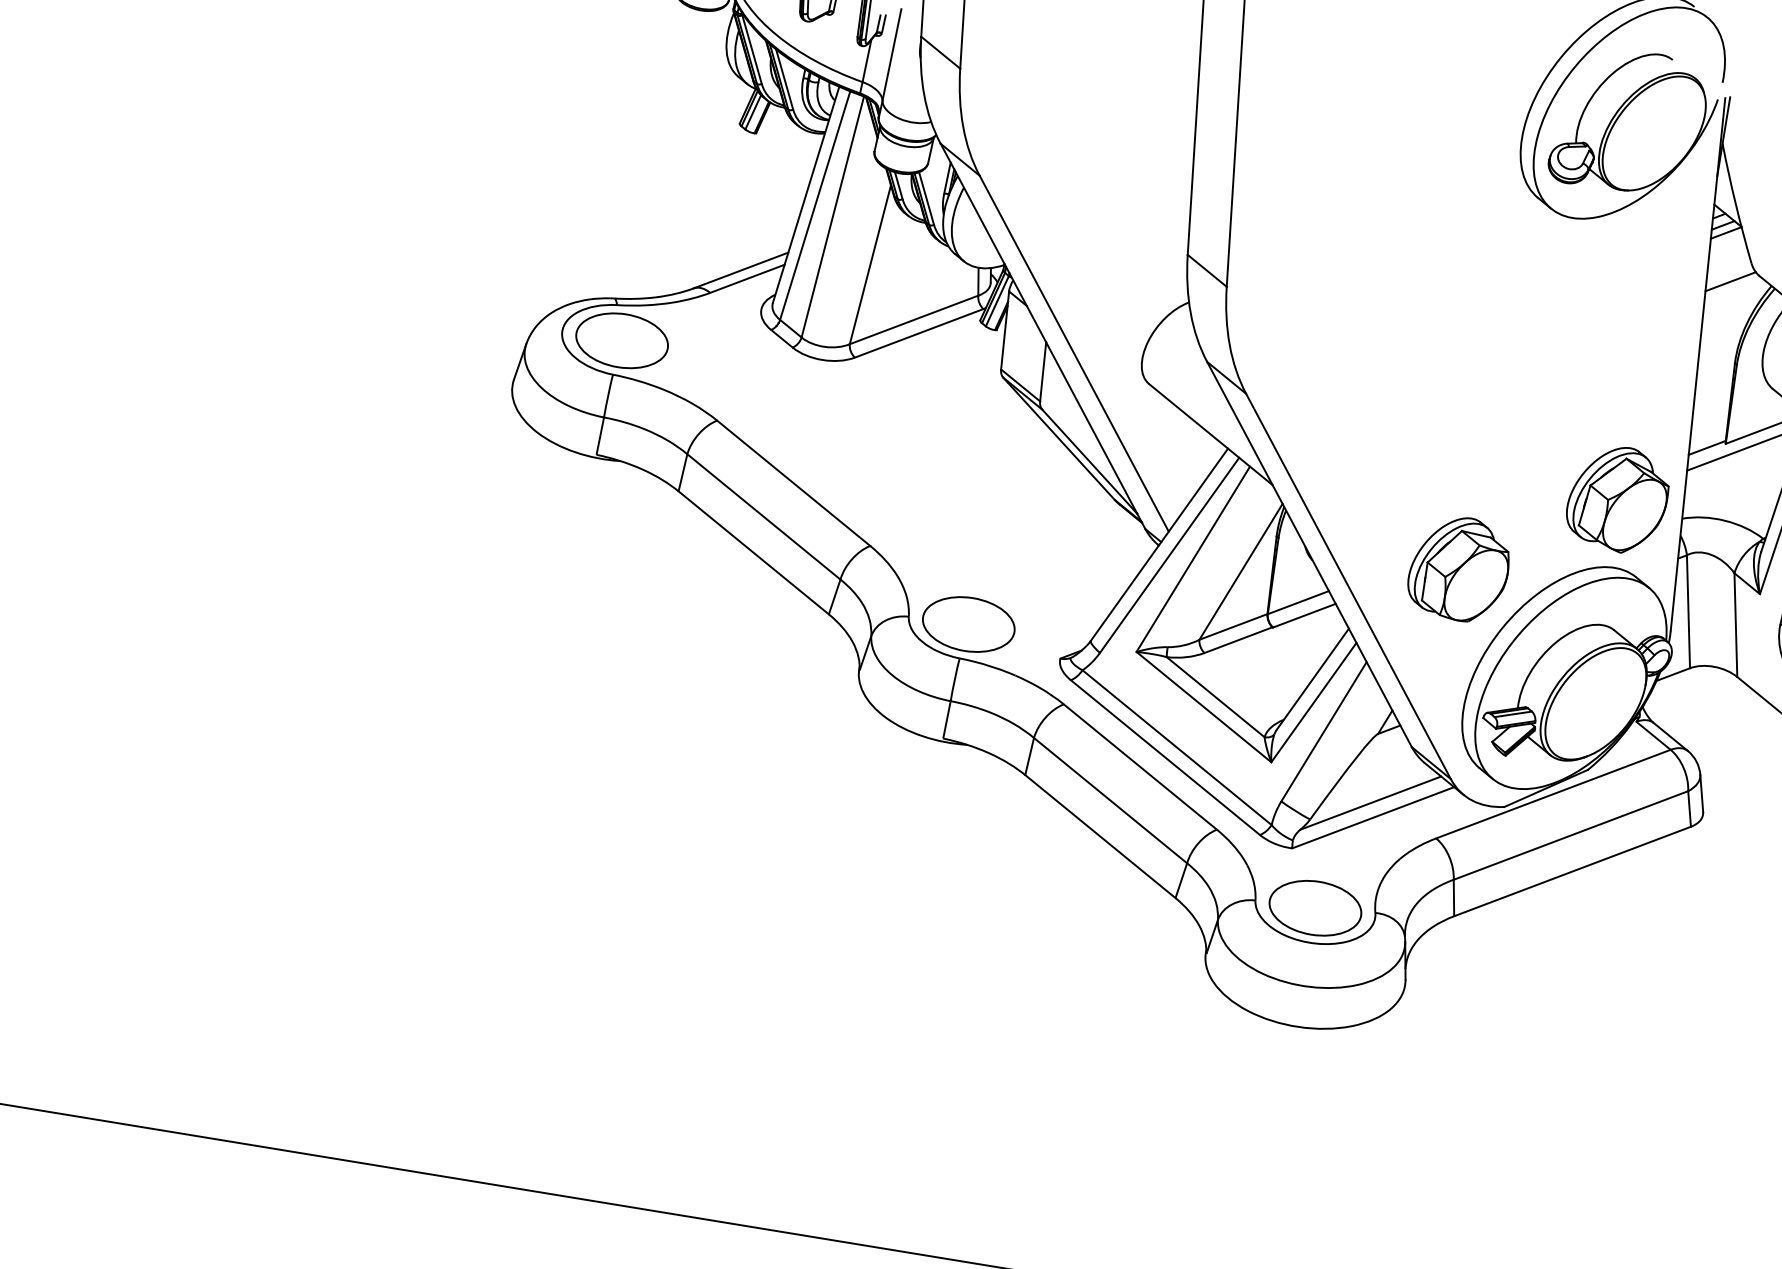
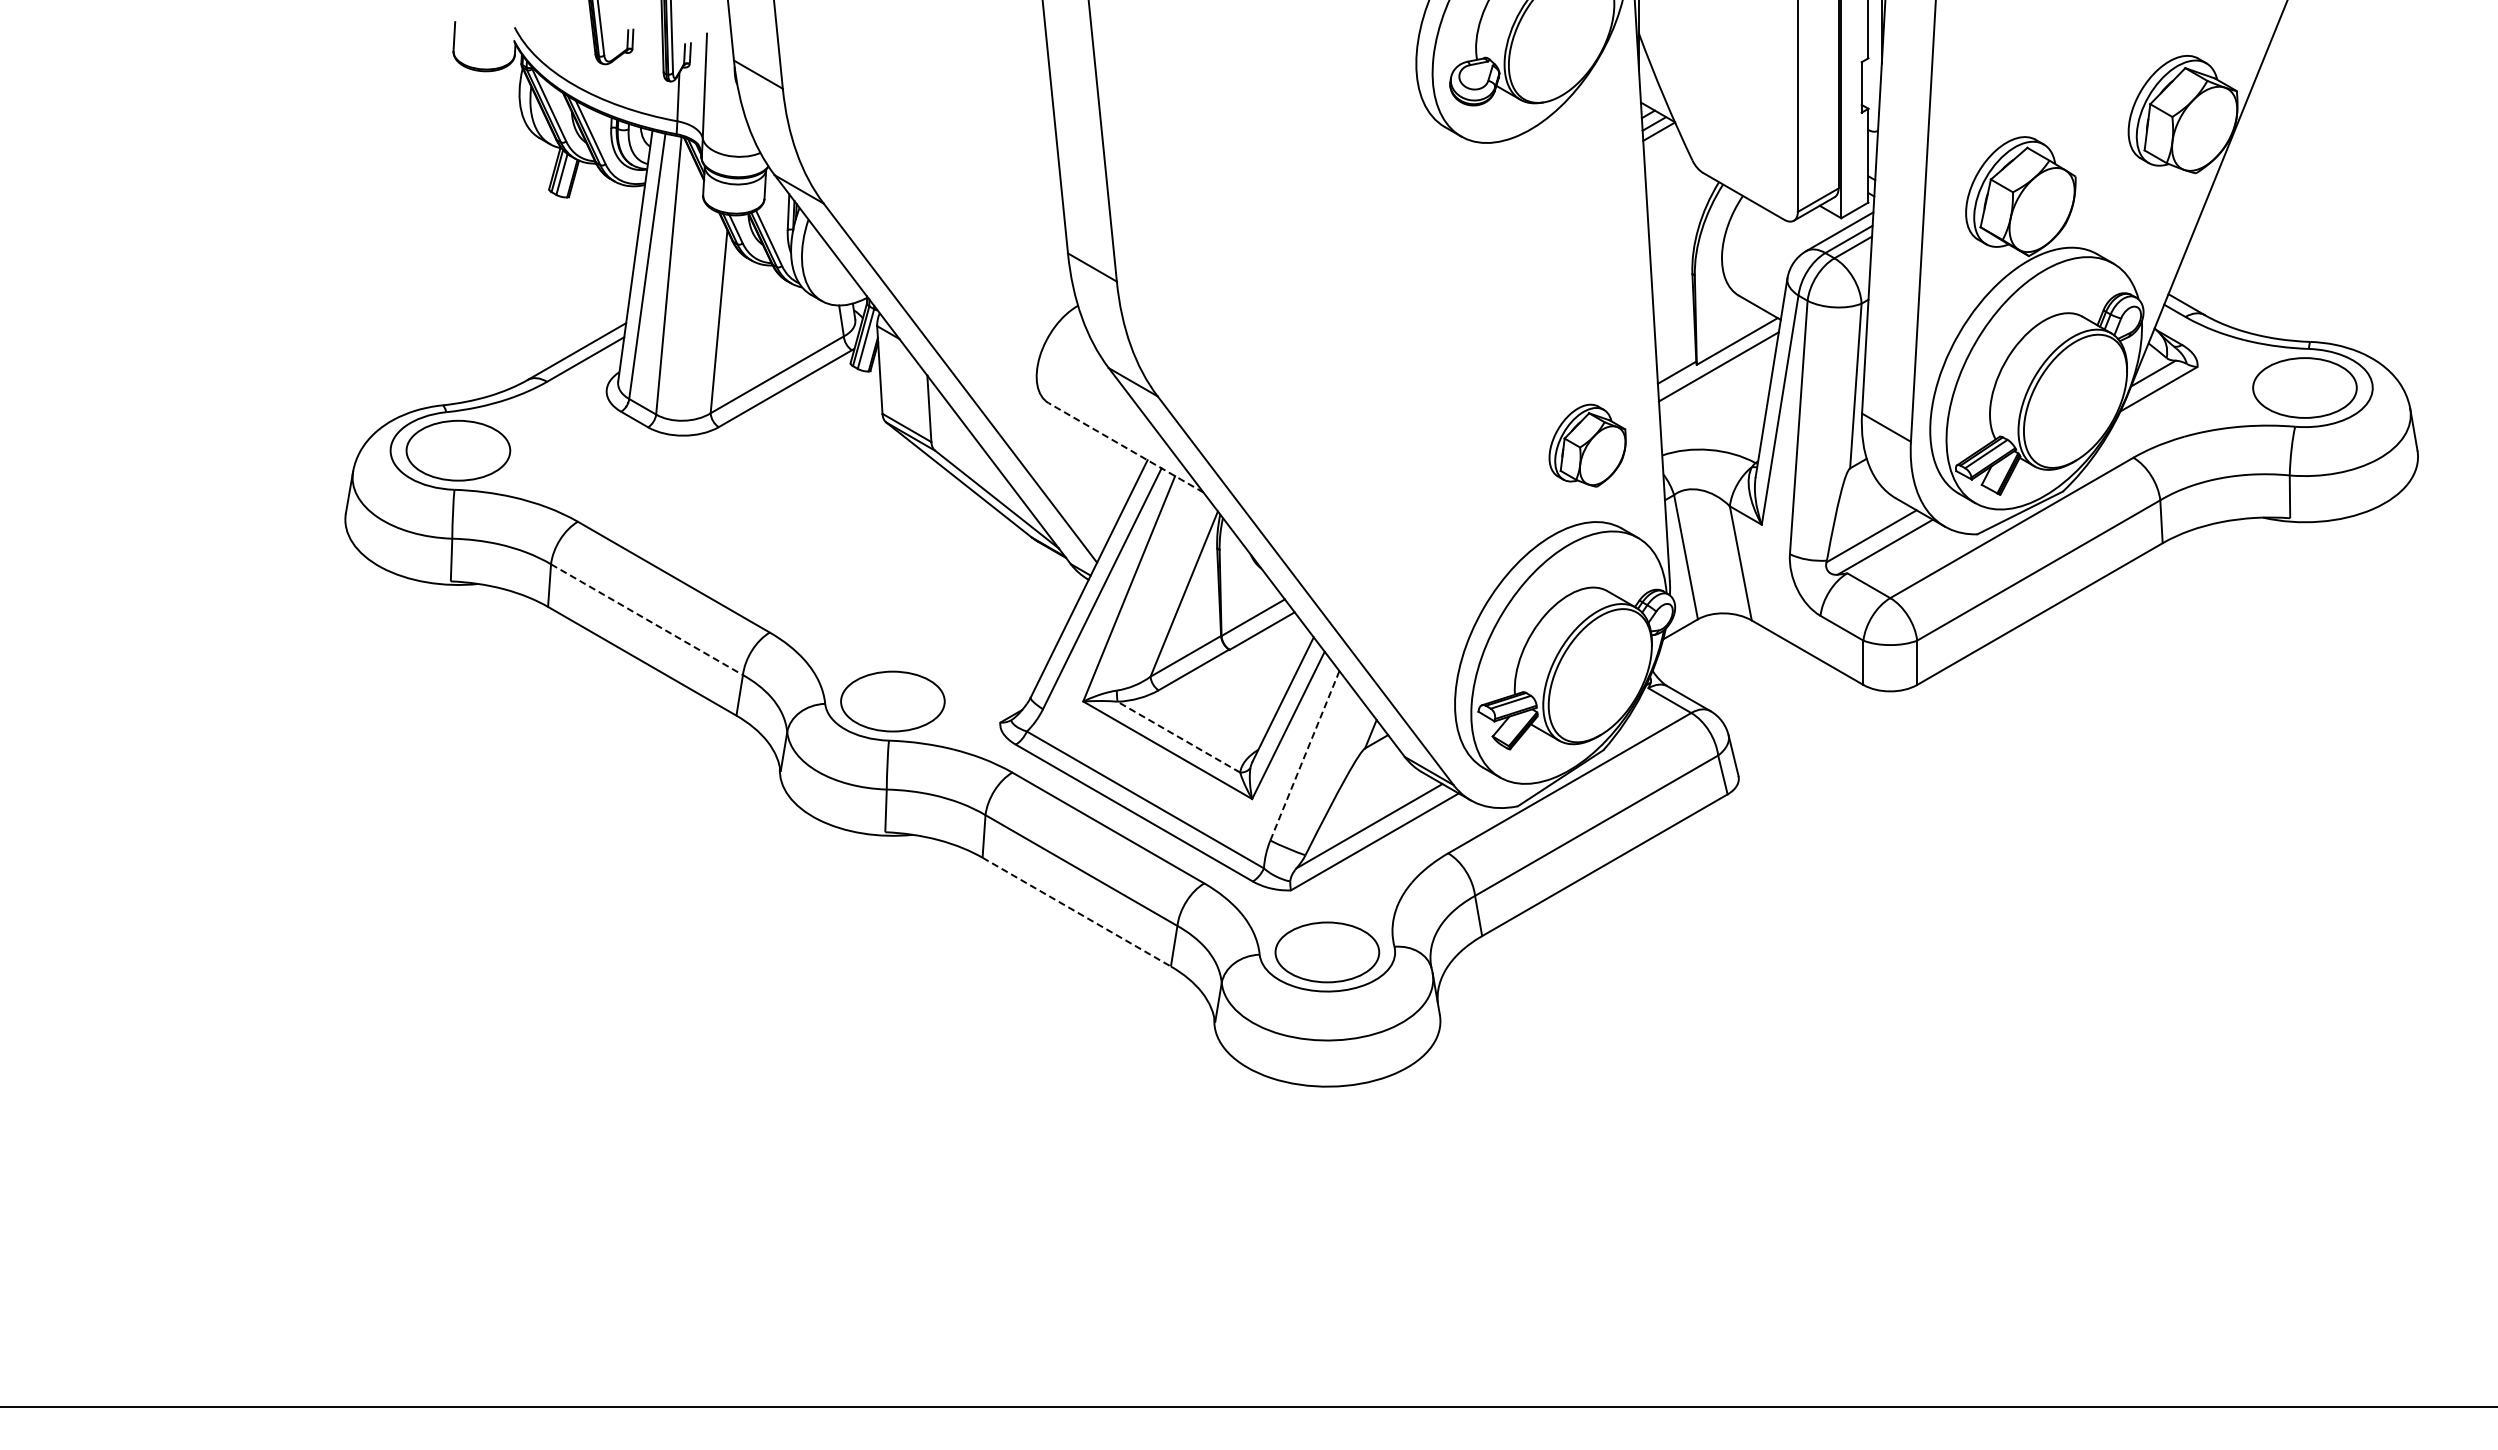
line: (1730, 281) -> (1672, 184), removed
line: (1210, 434) -> (1125, 447), solid -> dashed
part: (1617, 499) -> (1587, 445), size x0.7
line: (764, 516) -> (647, 619), solid -> dashed
part: (1459, 568) -> (1424, 550), removed
line: (1215, 697) -> (1178, 737), solid -> dashed
line: (1323, 732) -> (1304, 756), solid -> dashed
line: (1100, 836) -> (1076, 912), solid -> dashed

